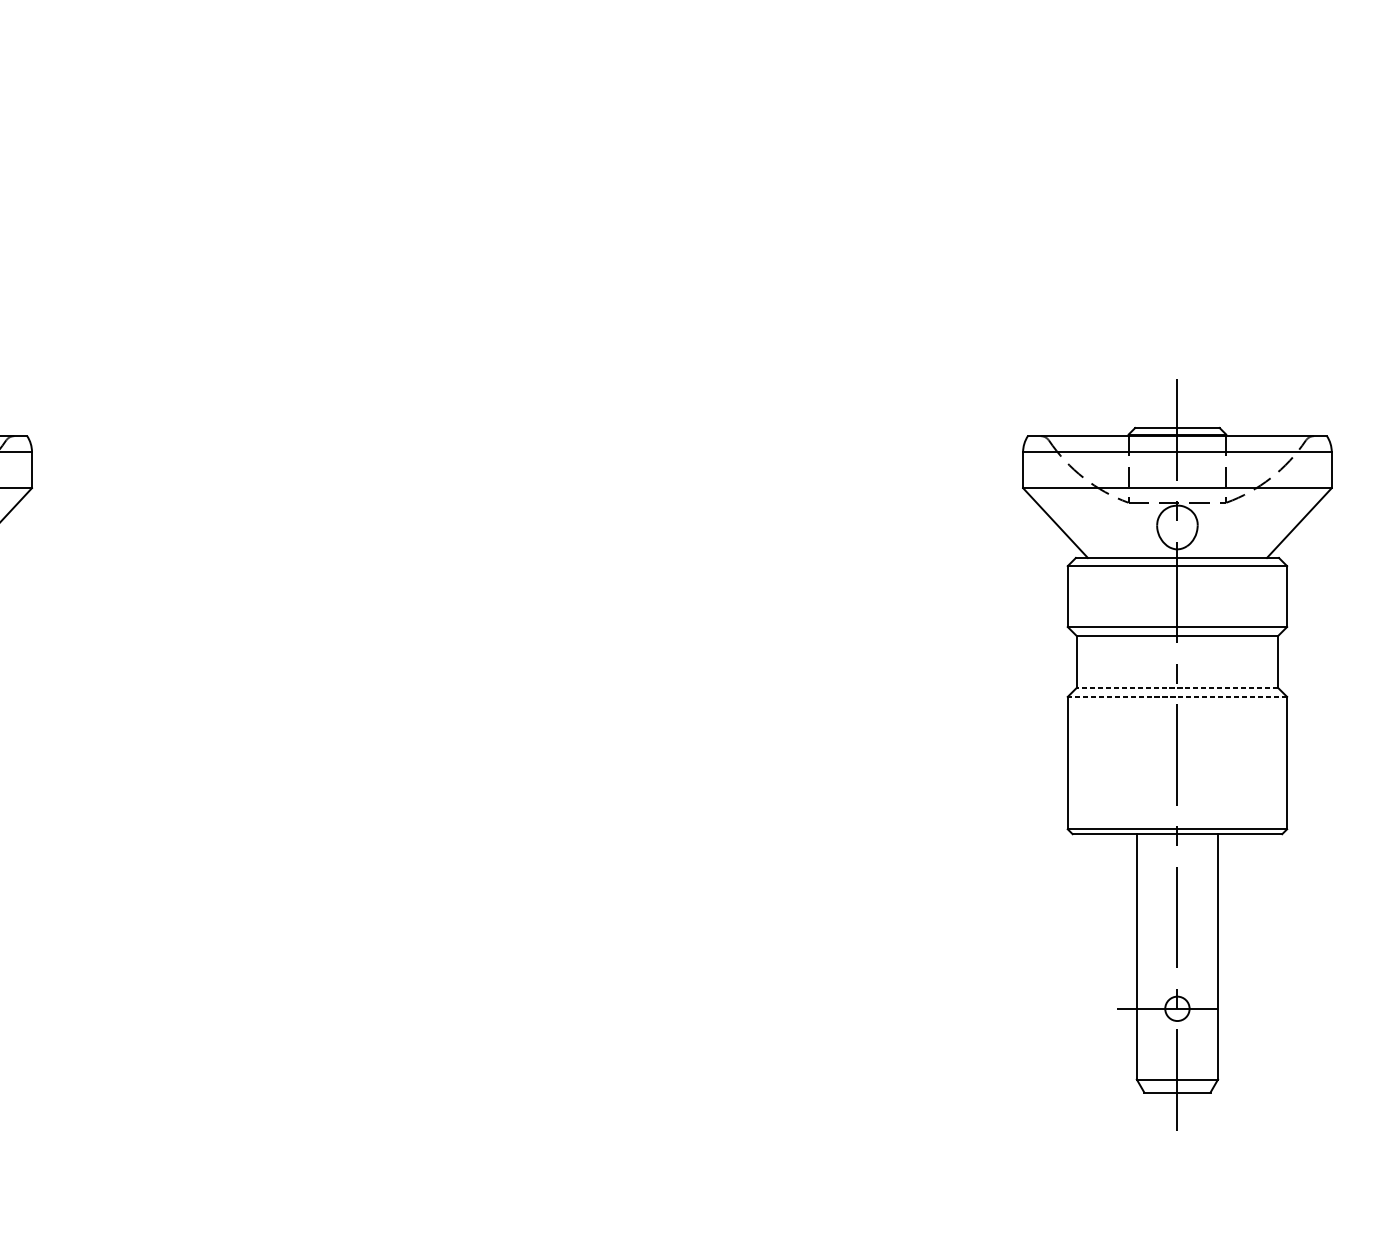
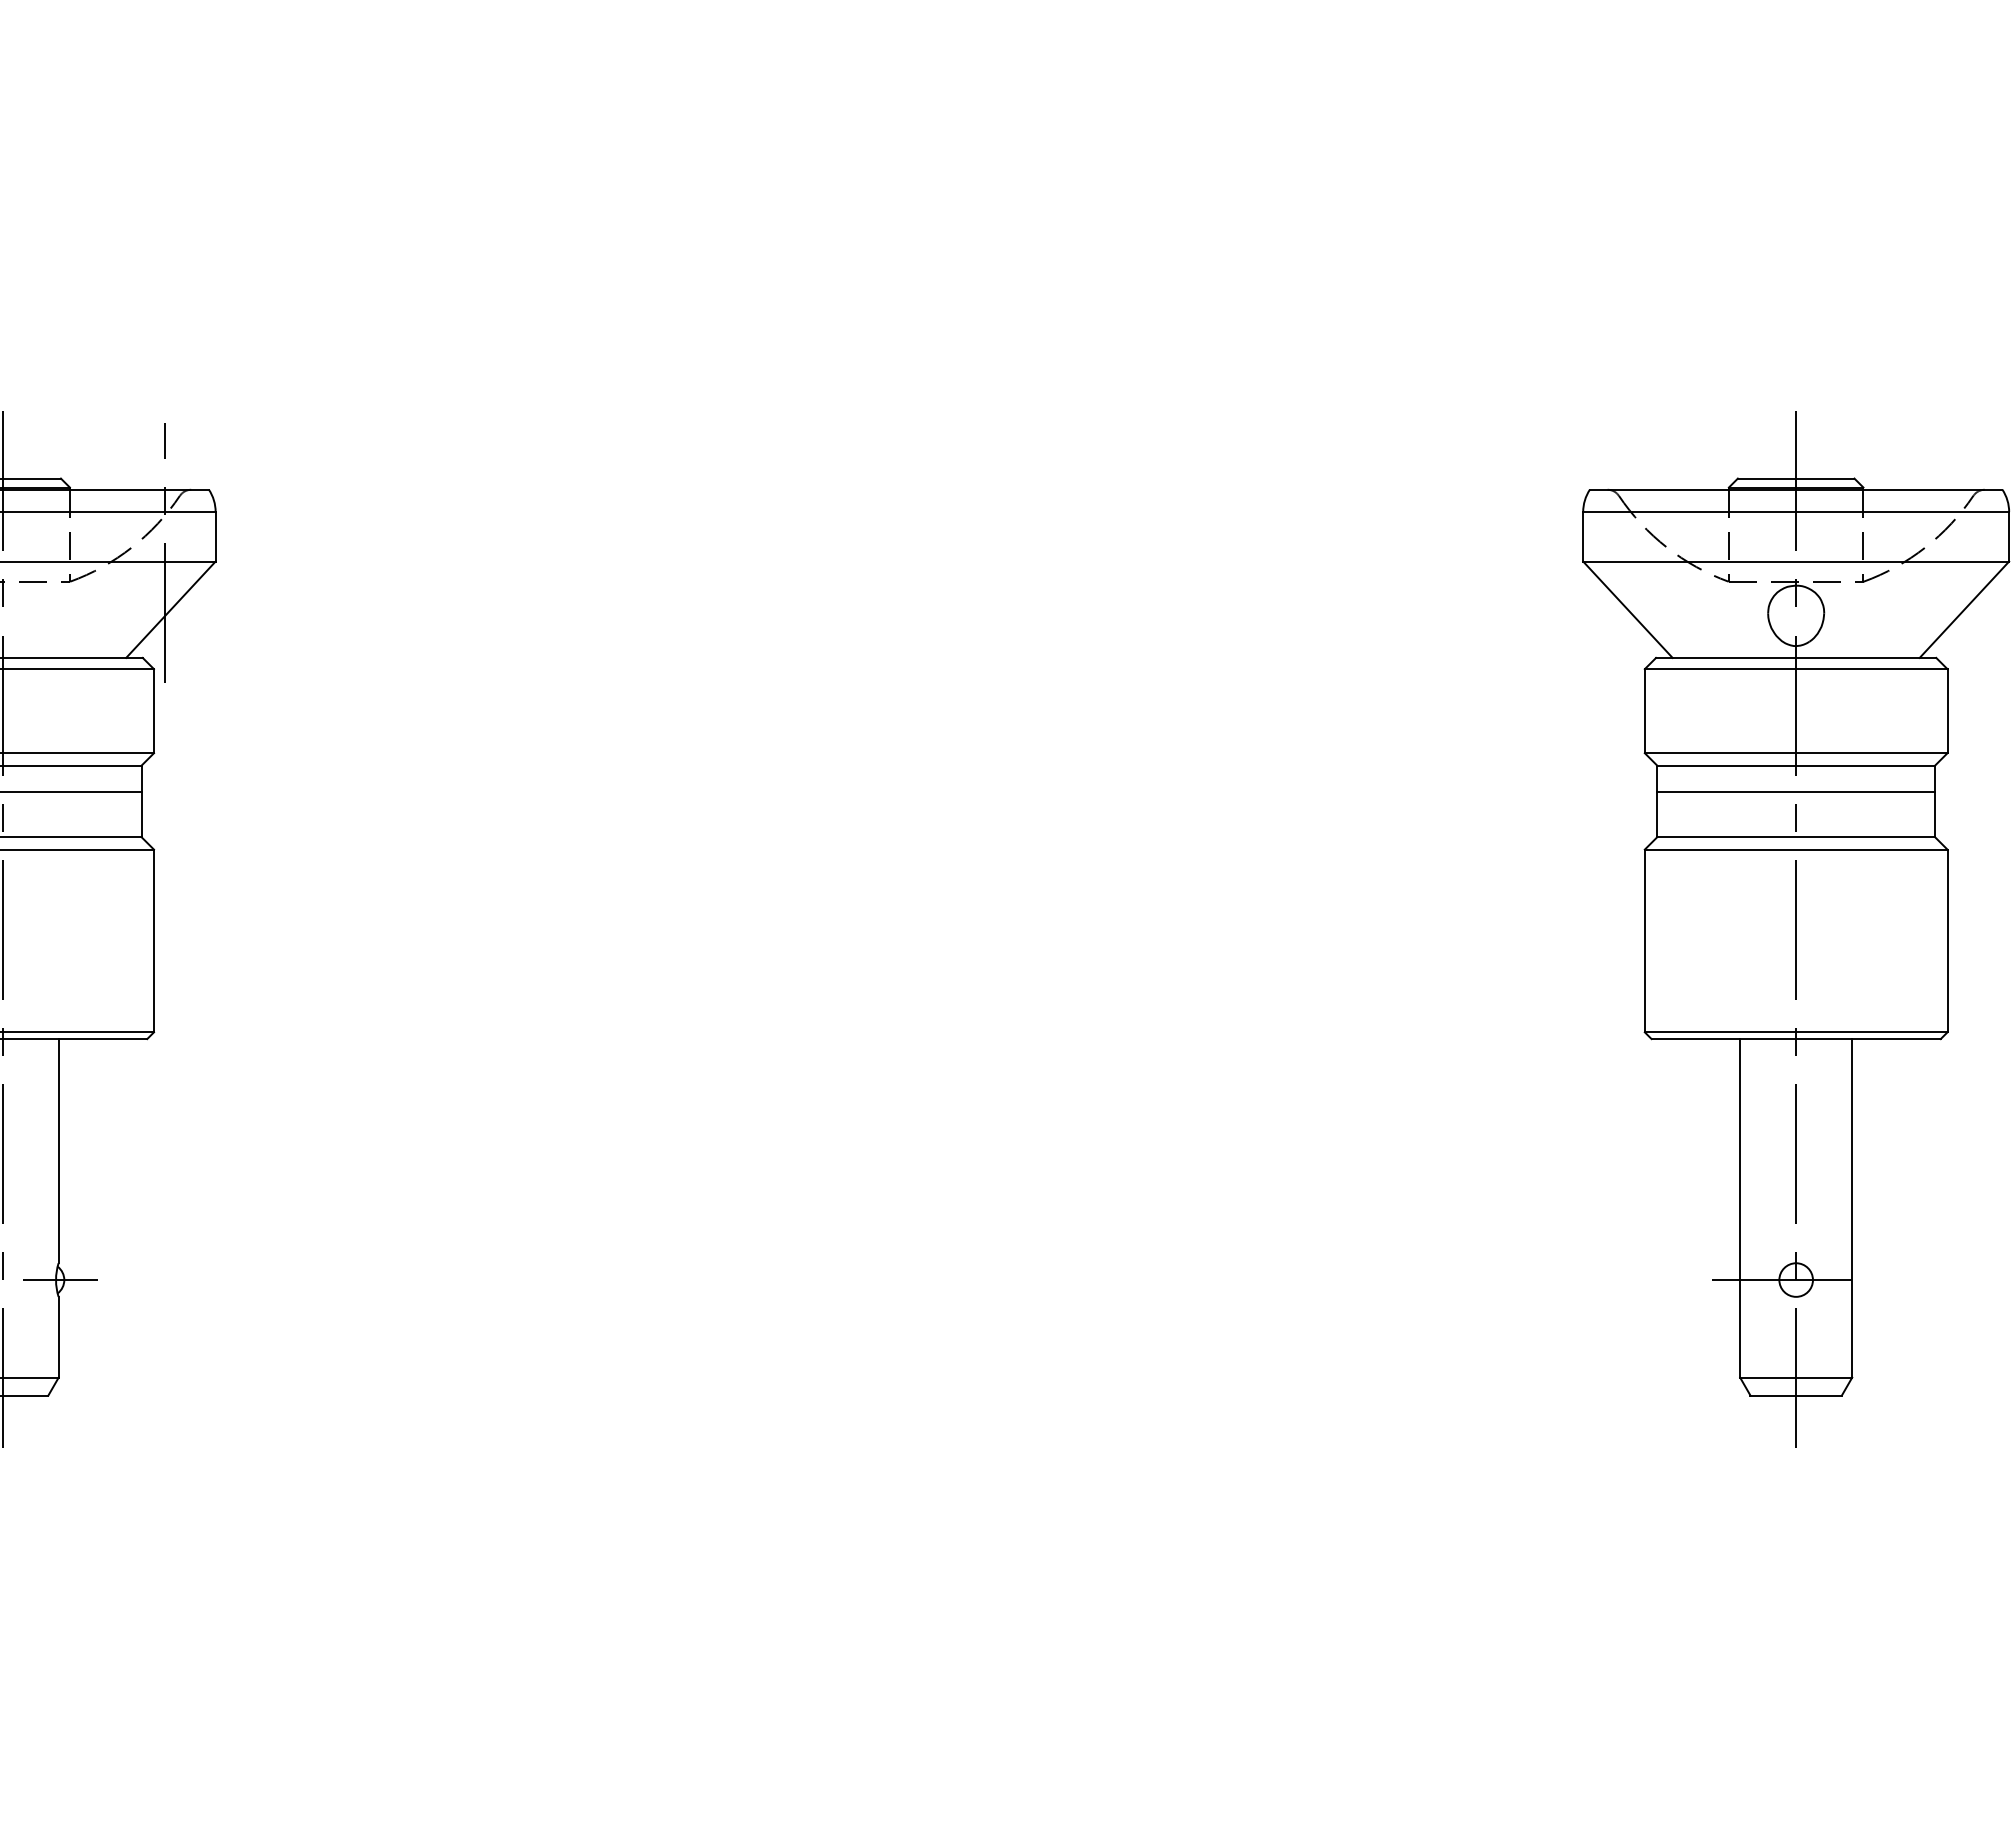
line: (1177, 655) -> (1796, 792), added
line: (1177, 688) -> (1796, 837), dashed -> solid
line: (1176, 696) -> (1795, 849), dashed -> solid

